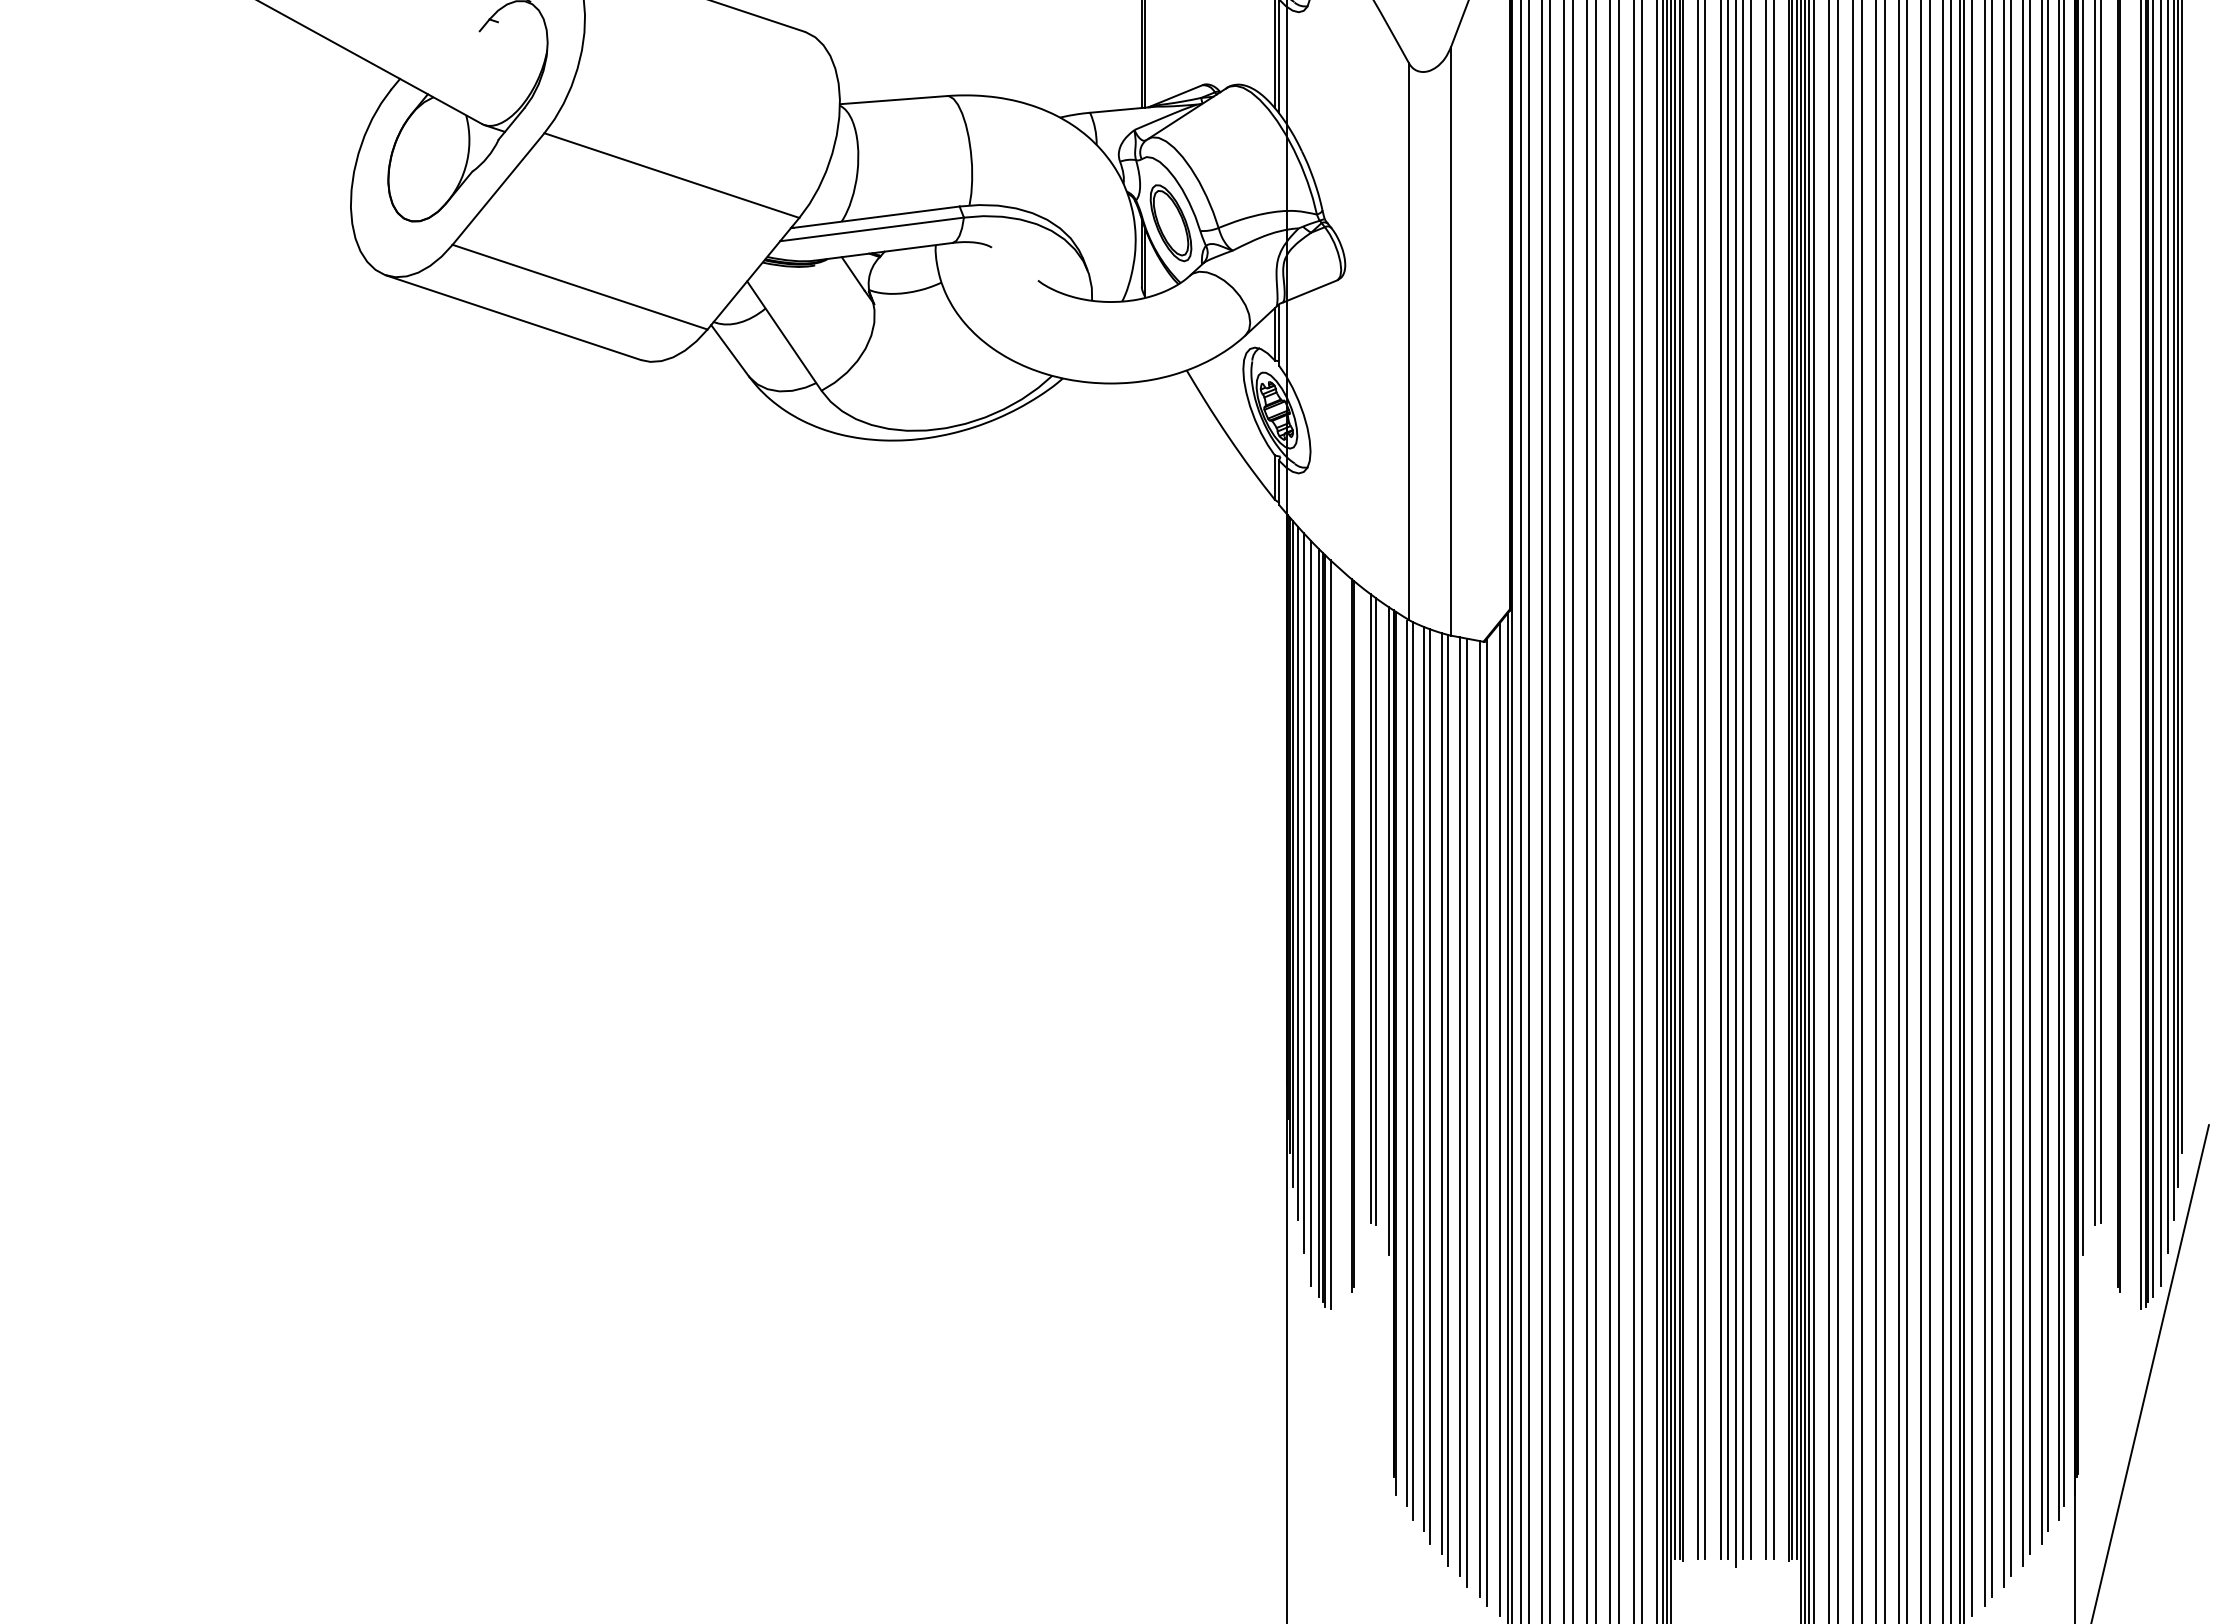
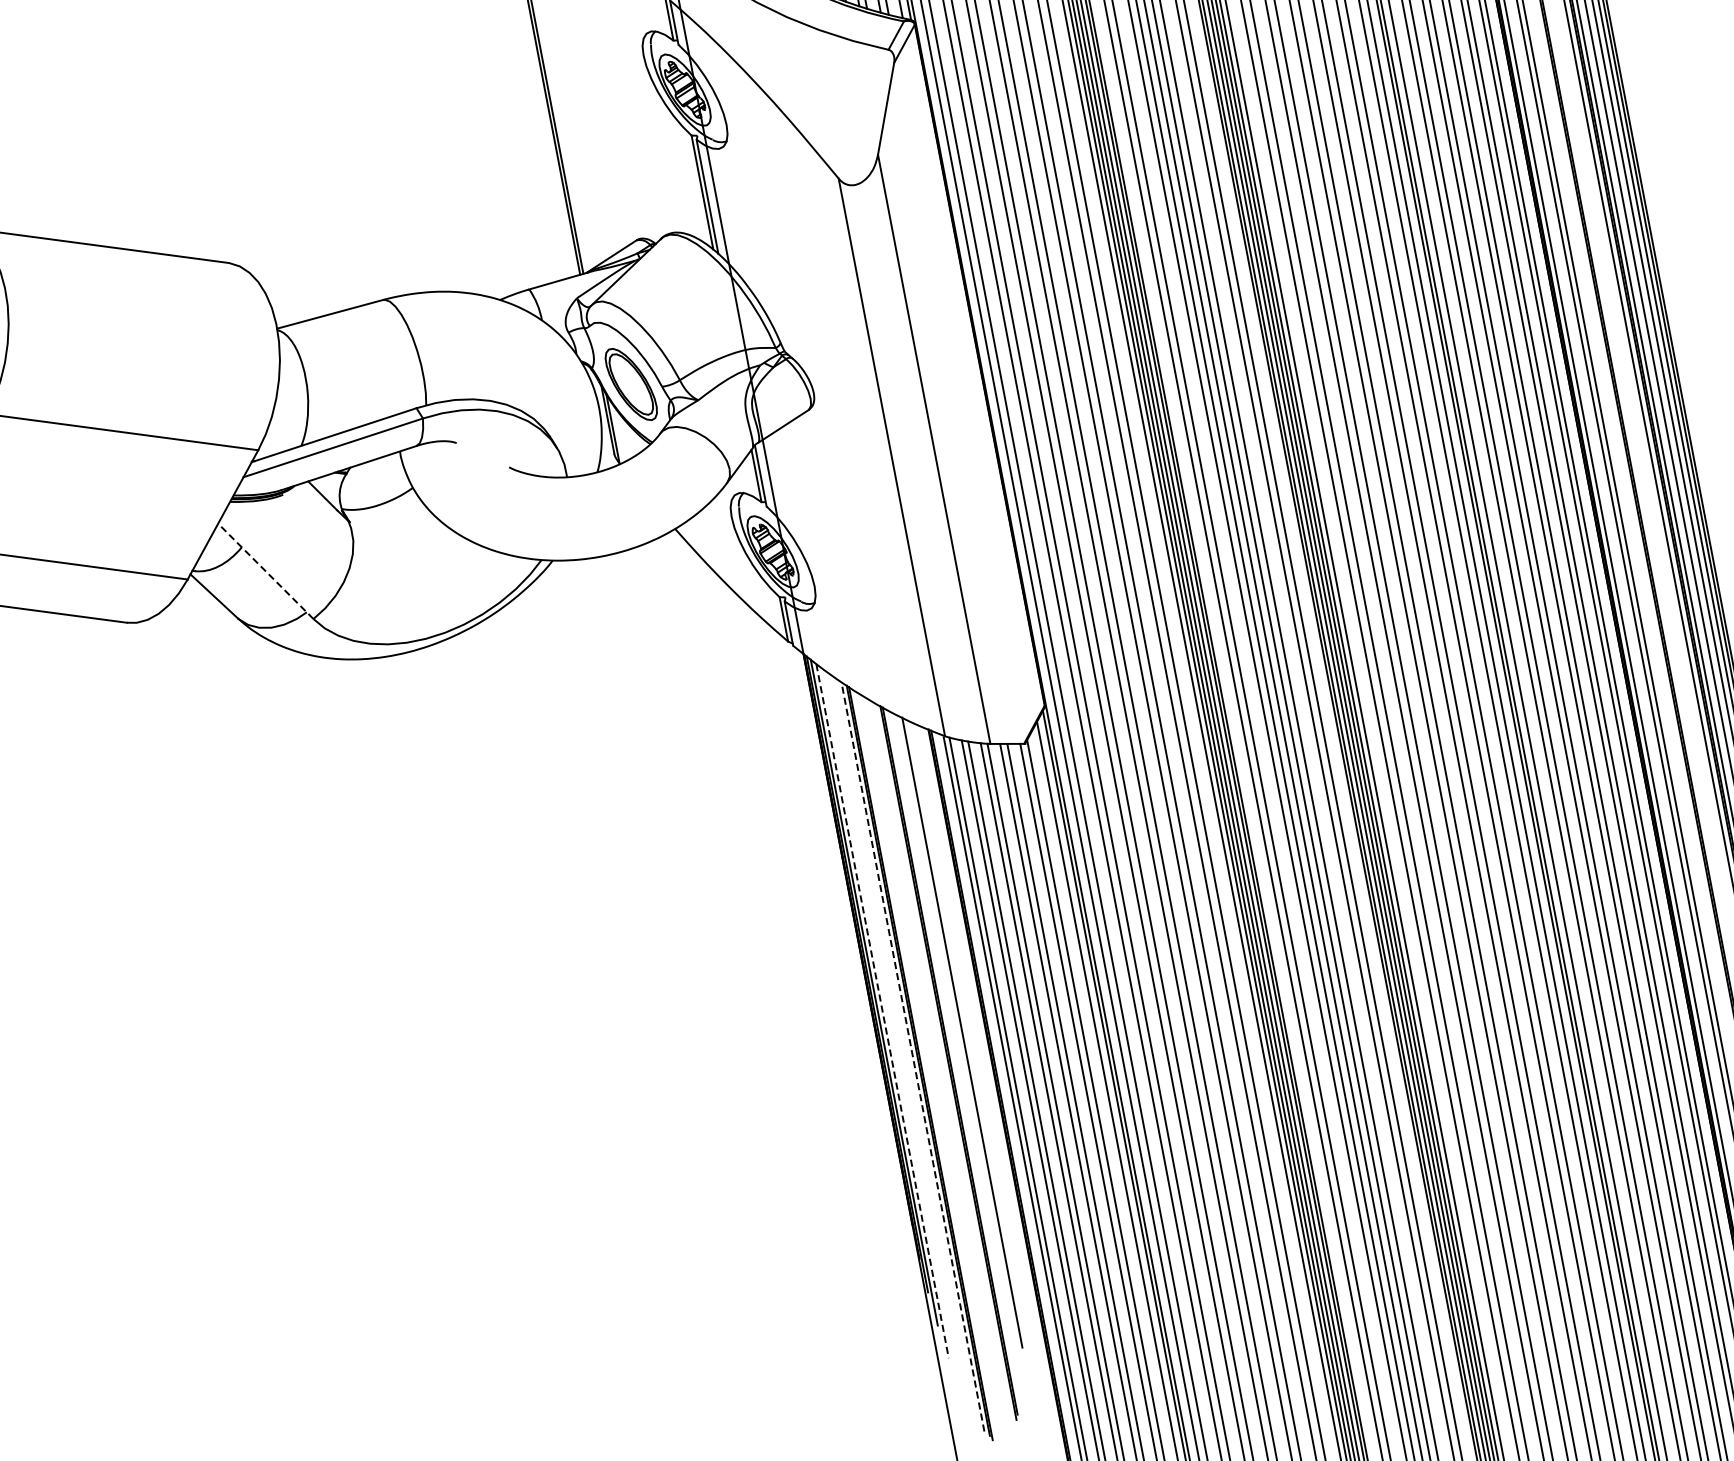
line: (784, 335) -> (265, 570), solid -> dashed
line: (1297, 873) -> (882, 1011), solid -> dashed
line: (1303, 893) -> (891, 1030), removed
line: (1376, 911) -> (968, 1034), removed
line: (1310, 912) -> (902, 1047), removed
line: (1318, 922) -> (912, 1056), solid -> dashed
line: (1388, 930) -> (984, 1051), removed
line: (1330, 934) -> (926, 1066), removed

